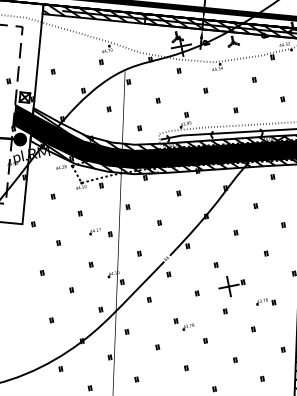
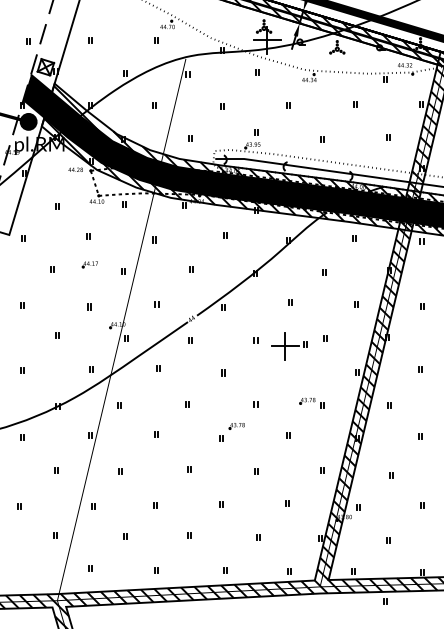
part: (94, 231) -> (89, 264), moved
part: (232, 286) -> (289, 346), moved
part: (188, 327) -> (236, 426), moved

